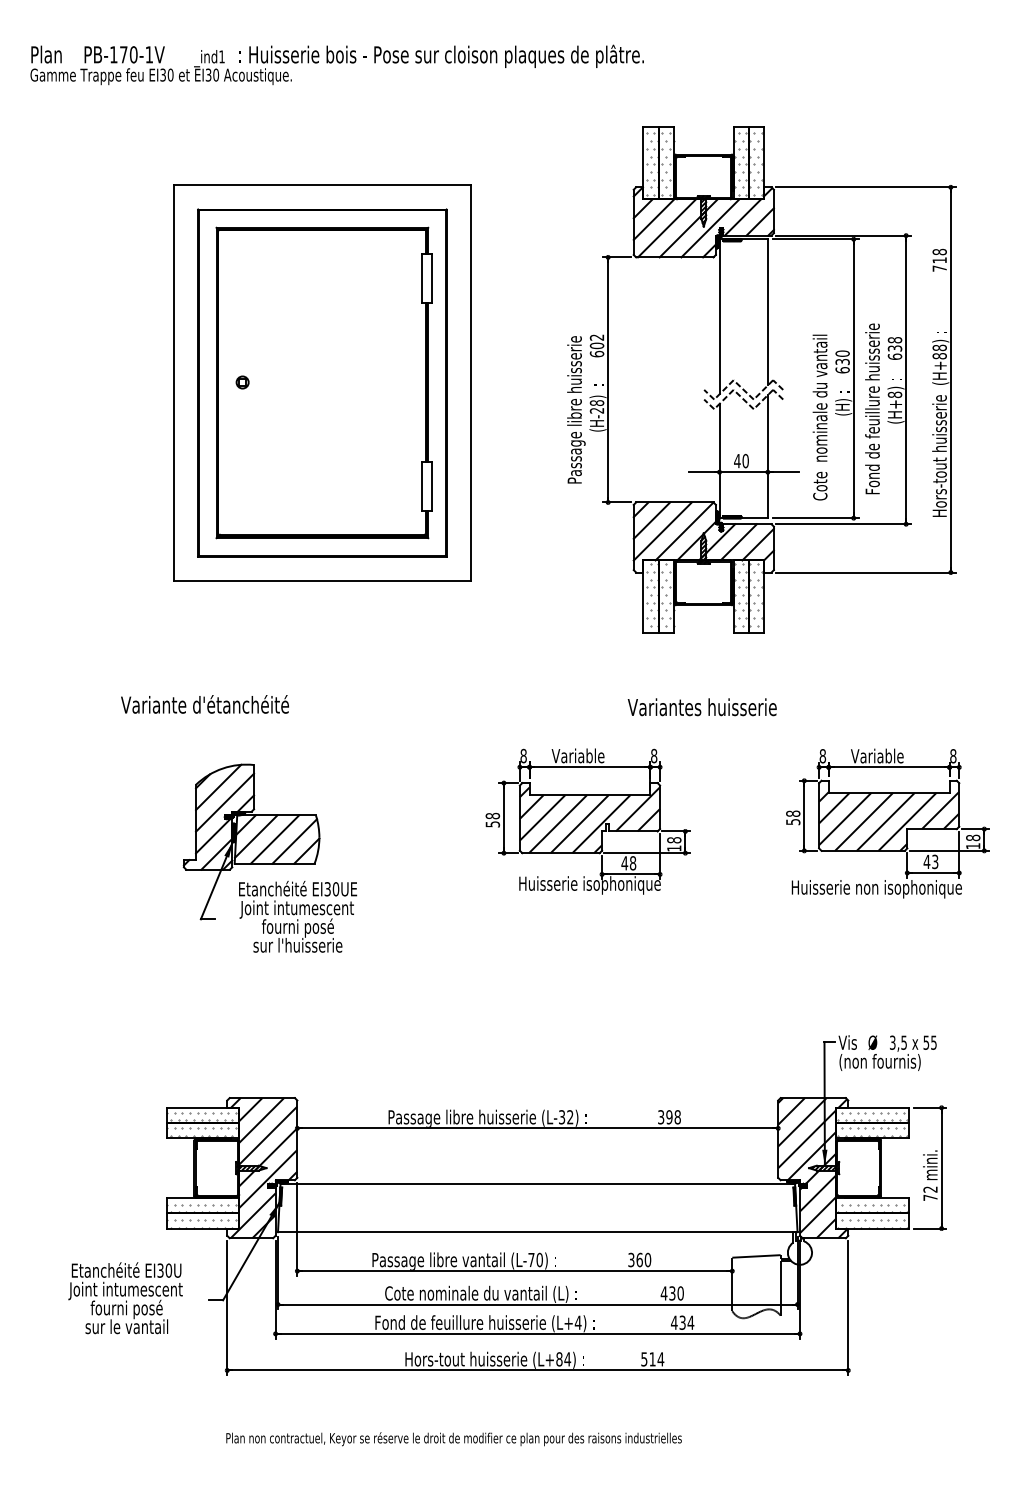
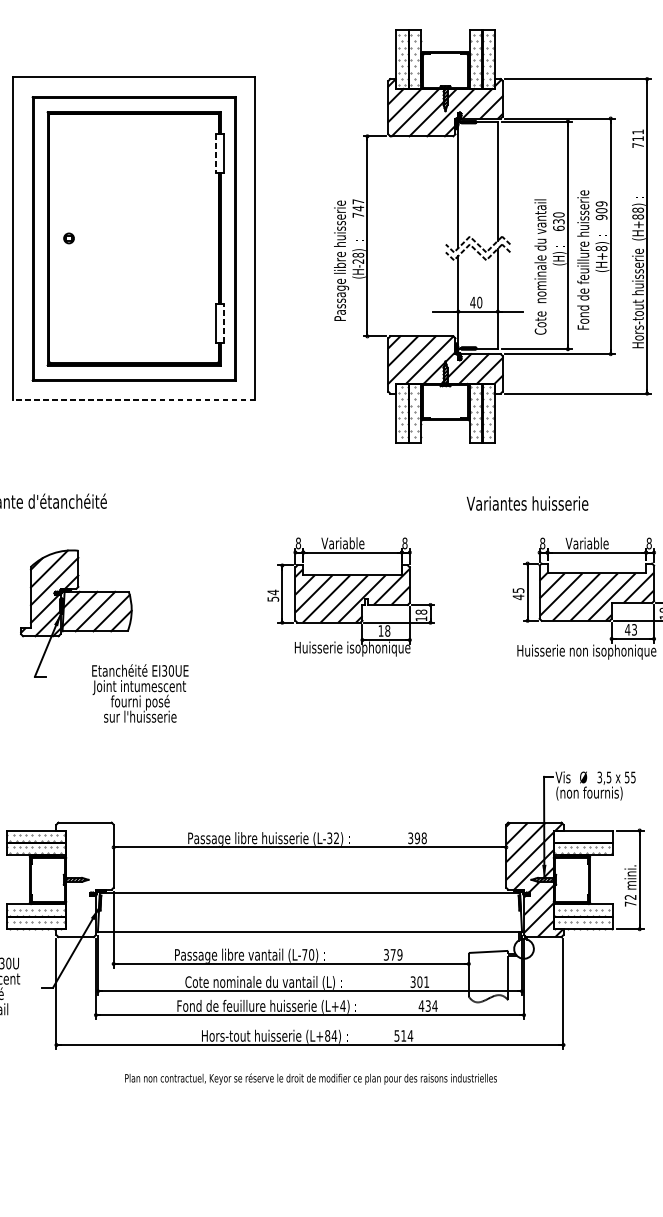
text: (939, 251) -> (637, 131), 718 -> 711
line: (422, 279) -> (215, 154), solid -> dashed
text: (596, 345) -> (357, 208), 602 -> 747
text: (894, 348) -> (601, 210), 638 -> 909
line: (432, 485) -> (224, 322), solid -> dashed
line: (321, 580) -> (133, 400), solid -> dashed
text: (701, 707) -> (526, 503), moved
text: (492, 815) -> (273, 591), 58 -> 54
text: (793, 817) -> (518, 593), 58 -> 45
text: (624, 863) -> (380, 631), 48 -> 18
text: (298, 916) -> (140, 693), moved
hatch: (872, 1116) -> (583, 837), removed
hatch: (263, 1168) -> (86, 880), removed
text: (643, 1259) -> (396, 954), 360 -> 379
text: (671, 1293) -> (419, 982), 430 -> 301
text: (453, 1439) -> (310, 1079), moved

